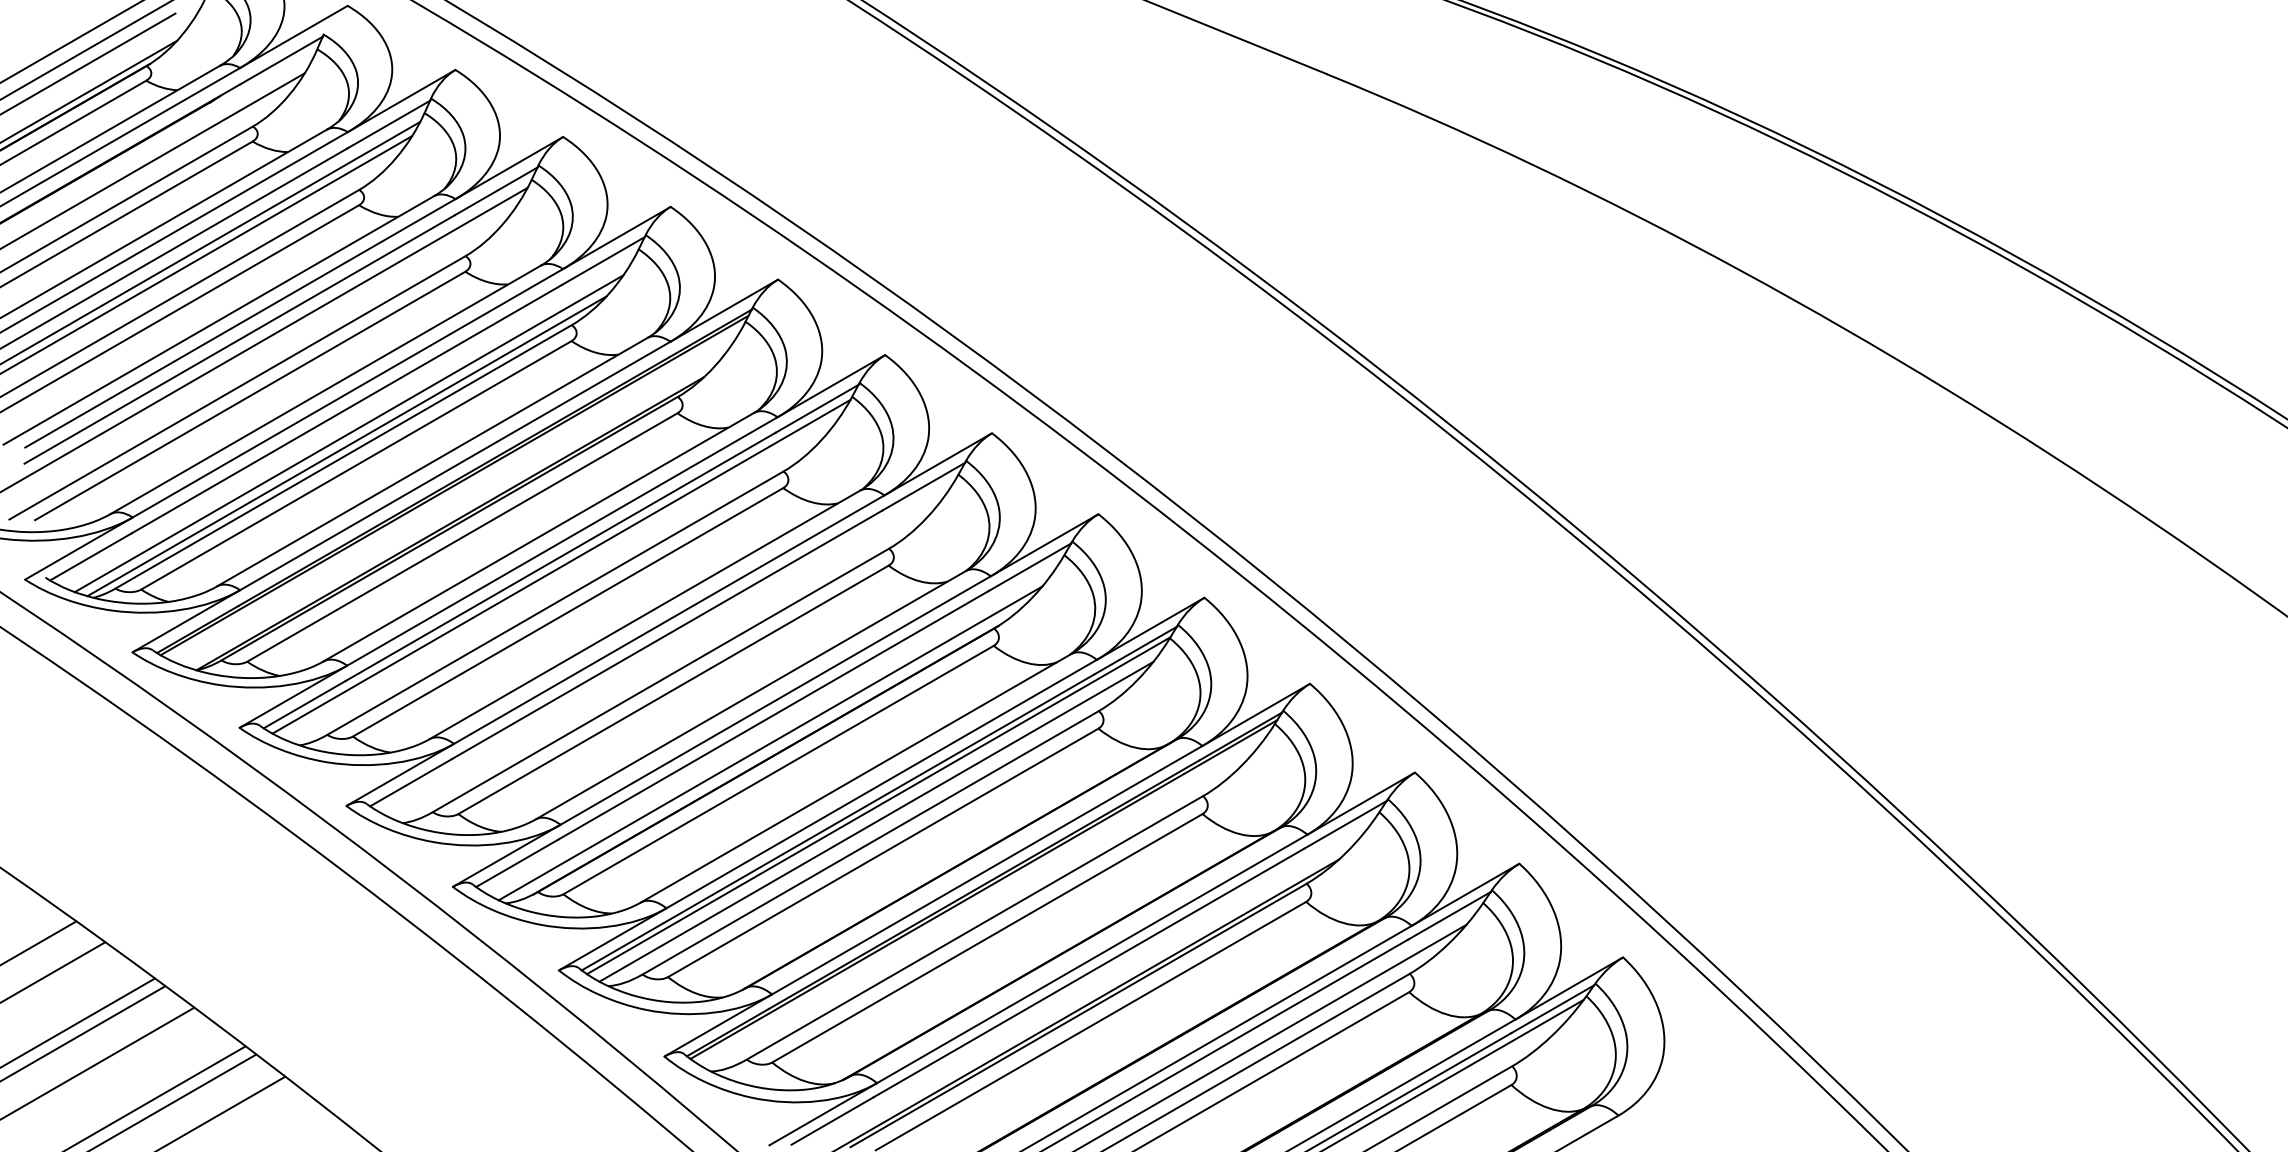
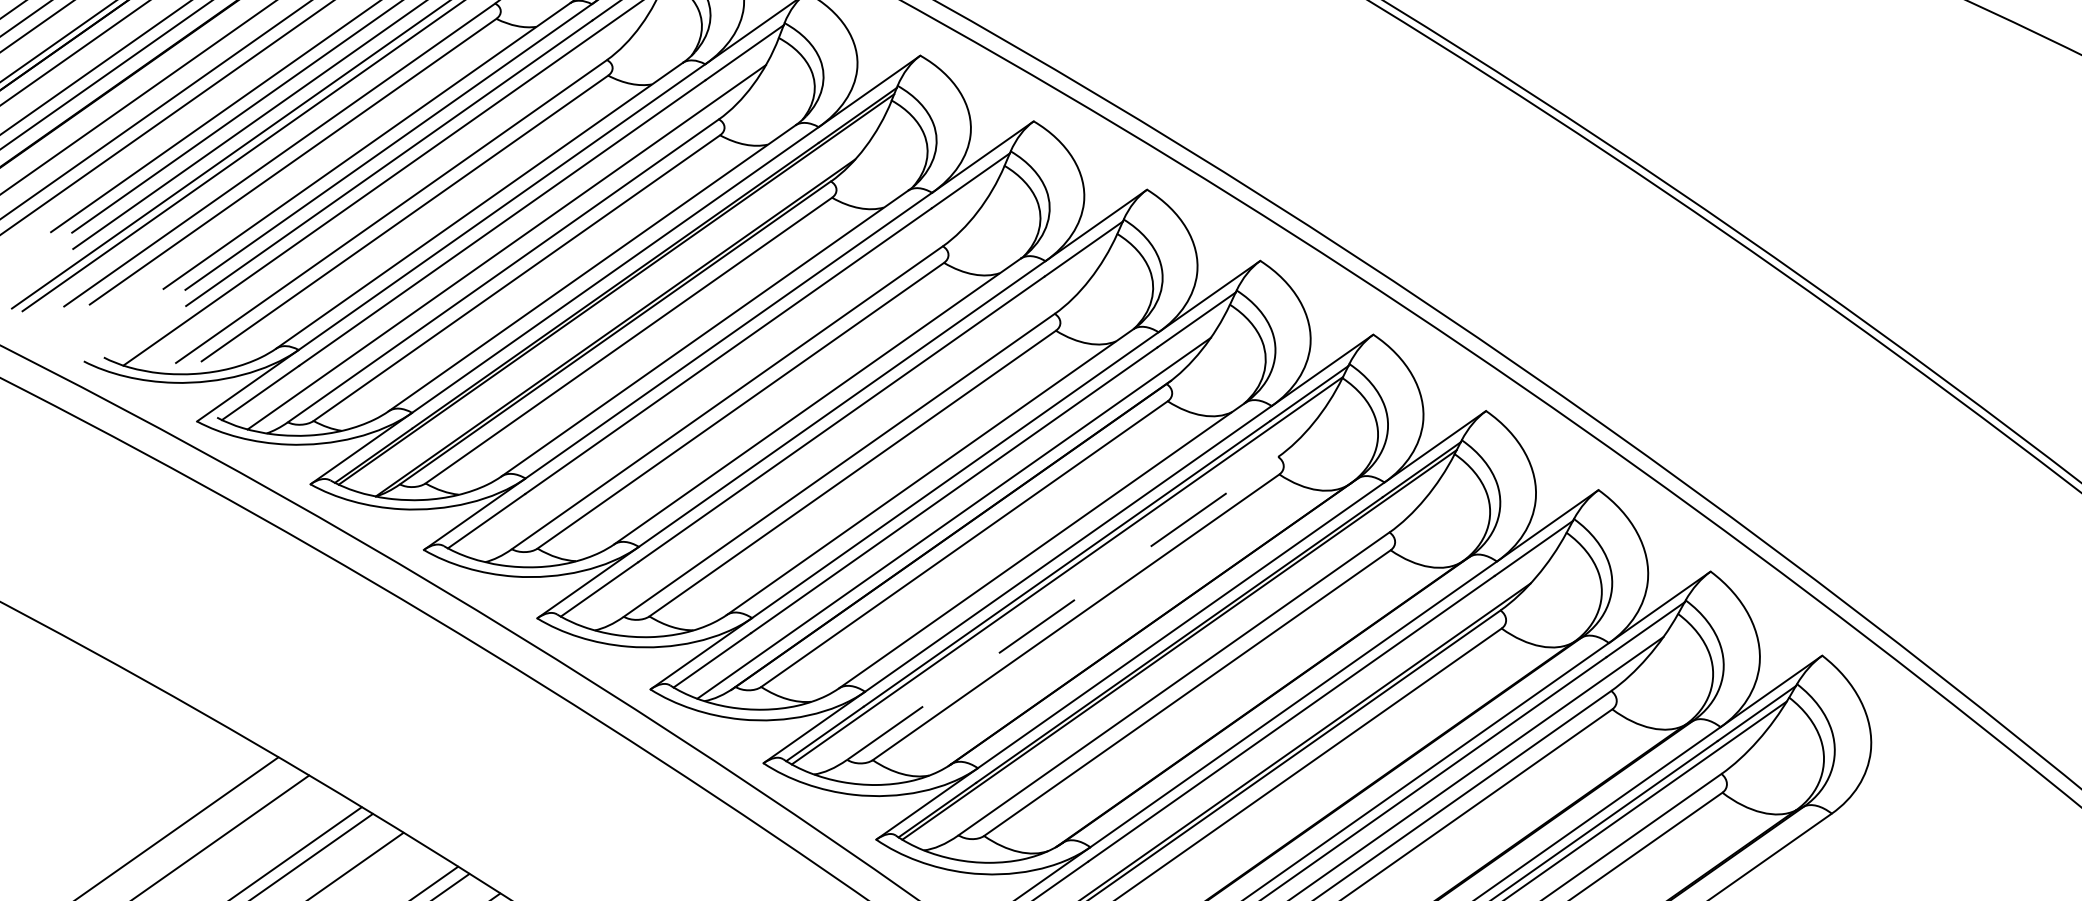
line: (346, 446) -> (505, 260), removed
line: (561, 566) -> (730, 360), removed
line: (876, 821) -> (1066, 586), removed
line: (871, 842) -> (1063, 608), solid -> dashed

